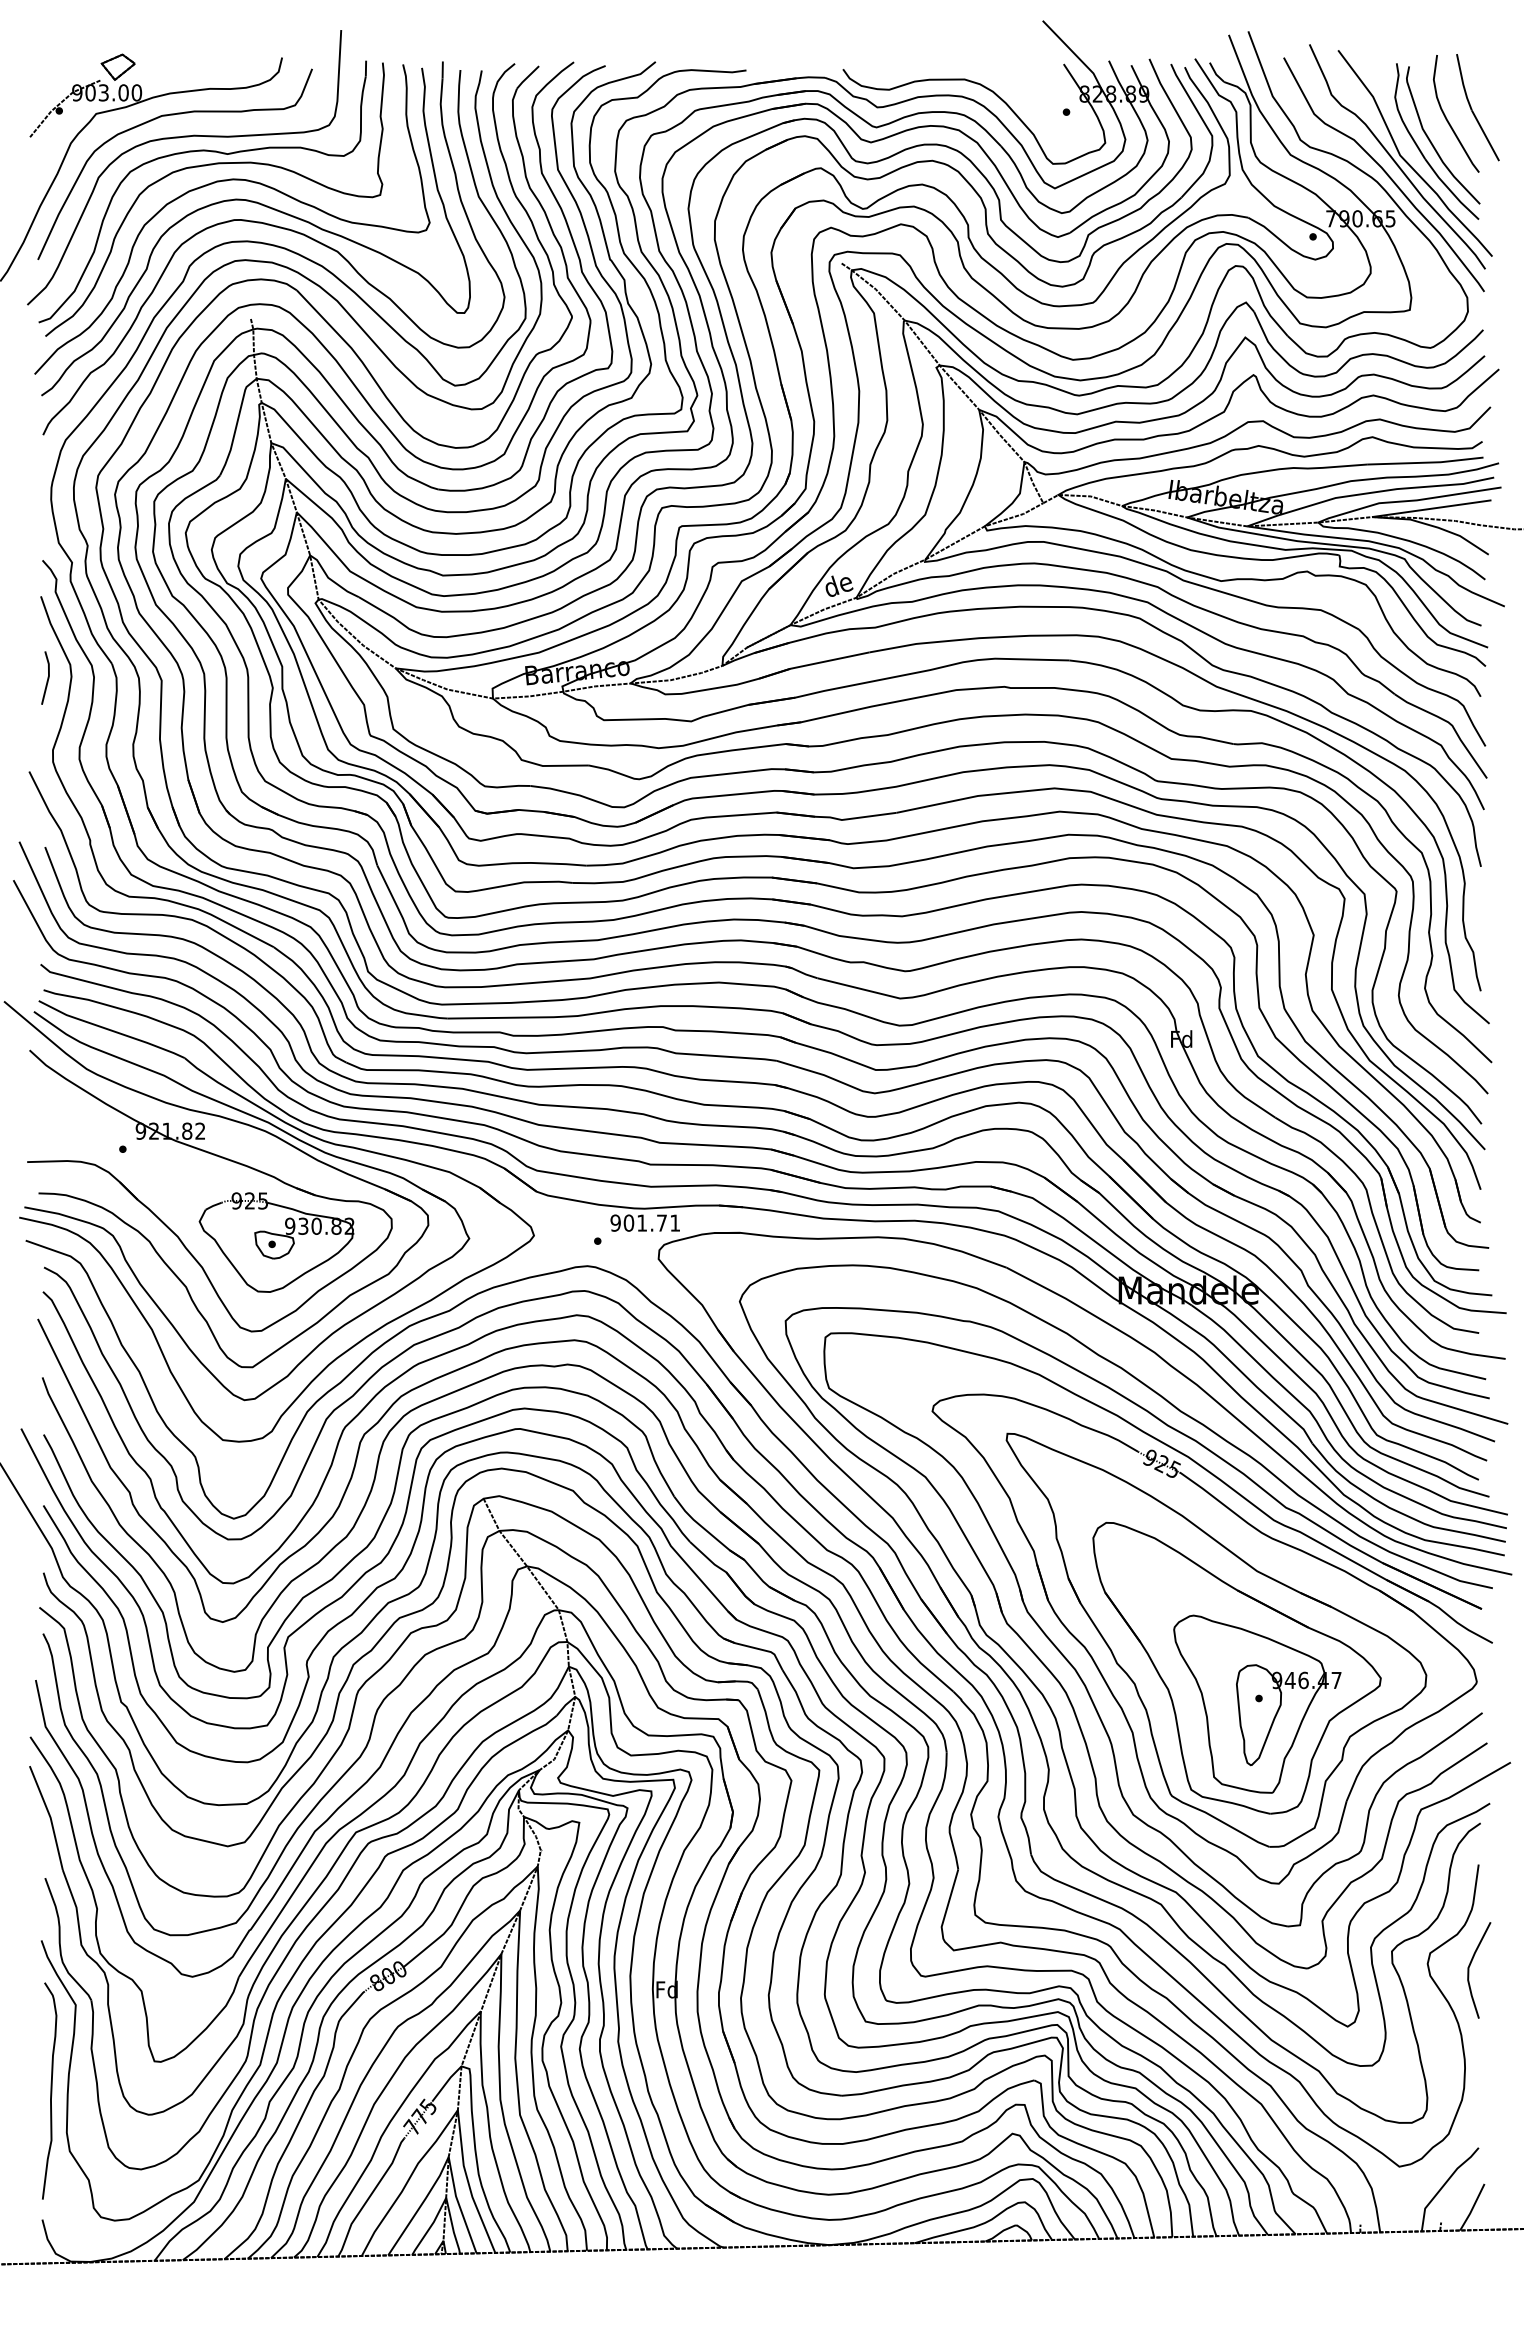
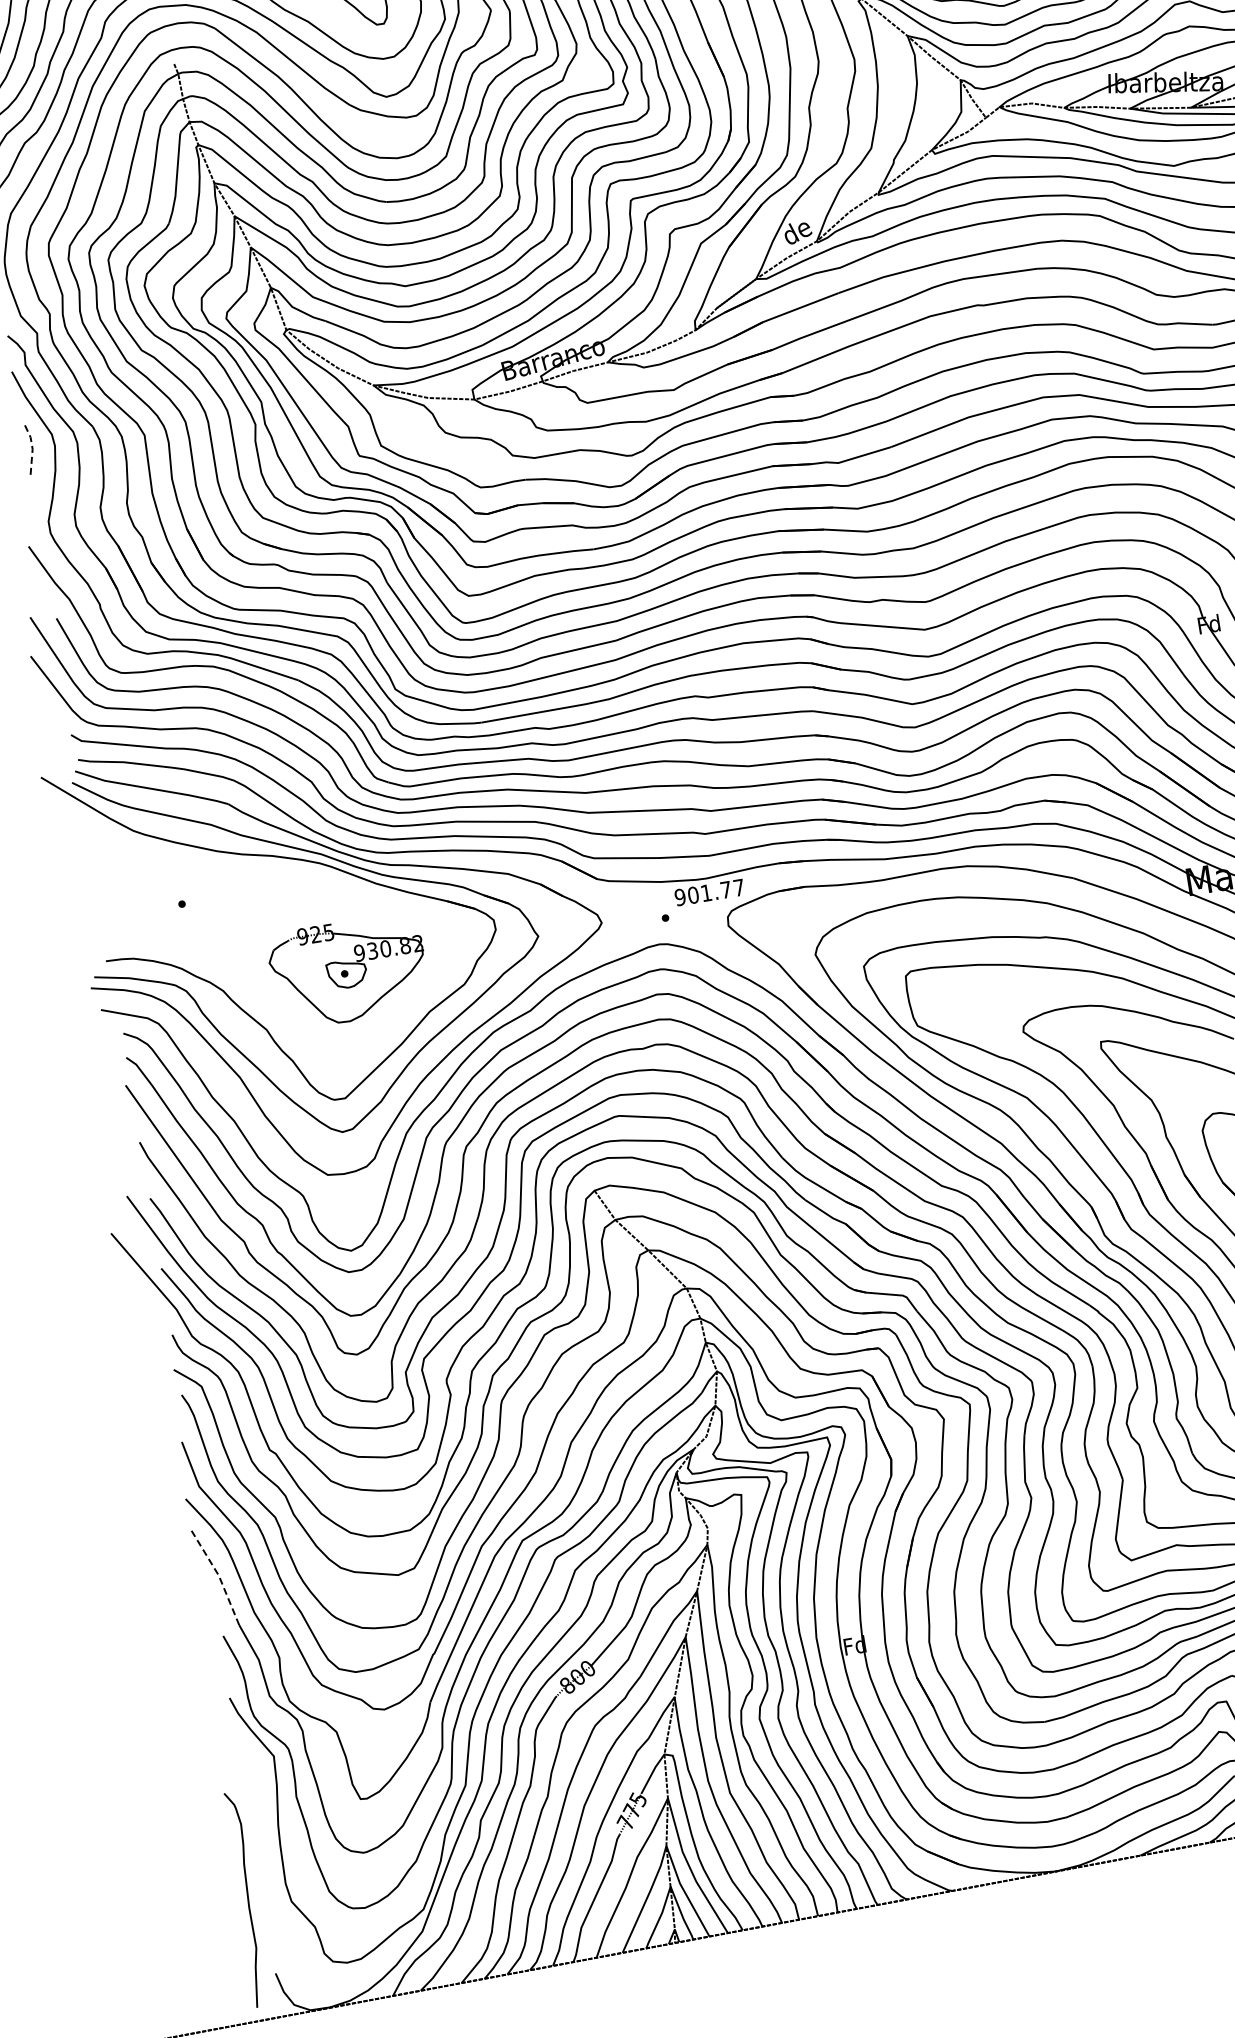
line: (48, 677) -> (32, 450), solid -> dashed
part: (221, 1158) -> (280, 897), removed
text: (675, 1222) -> (739, 887), 901.71 -> 901.77
line: (50, 1816) -> (218, 1574), solid -> dashed
curve: (50, 2090) -> (247, 1898), moved

